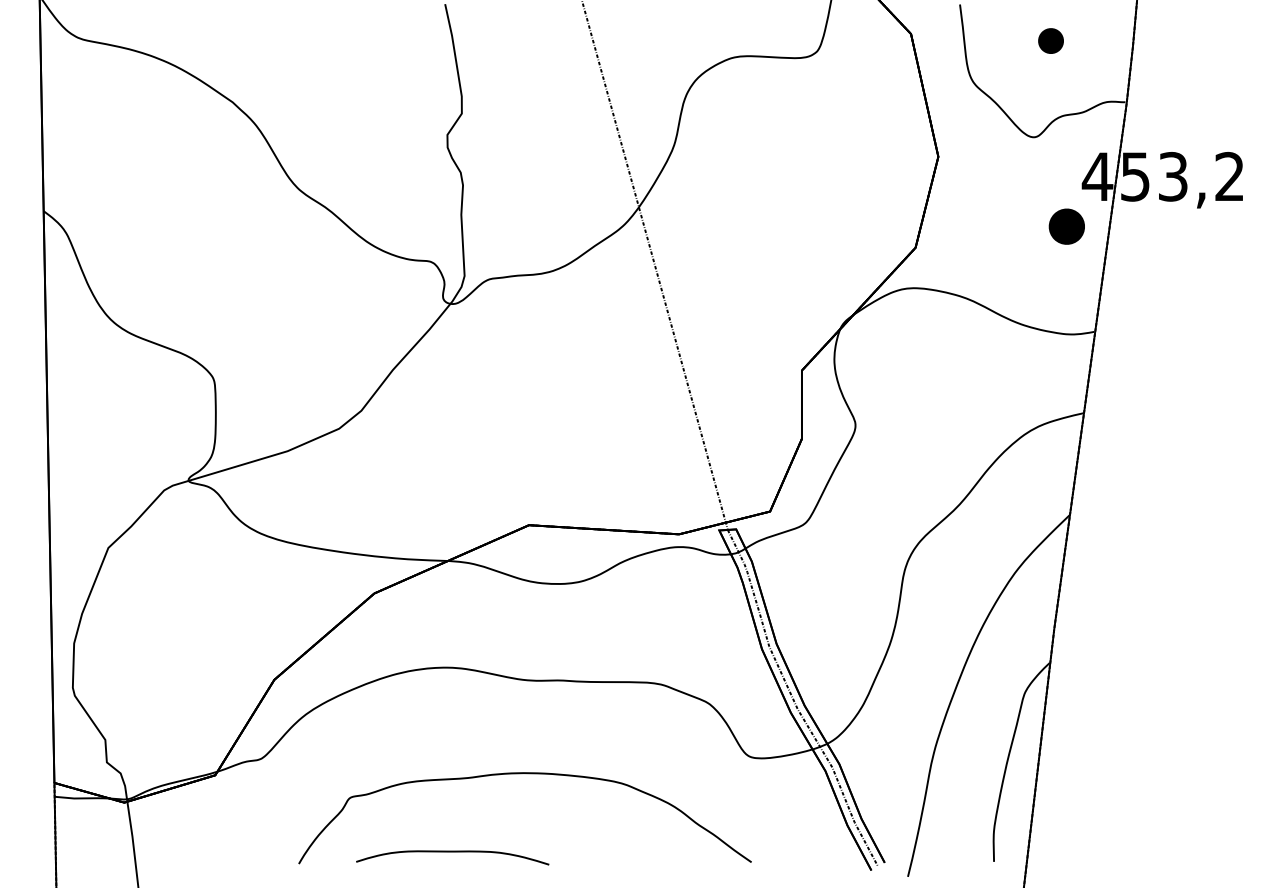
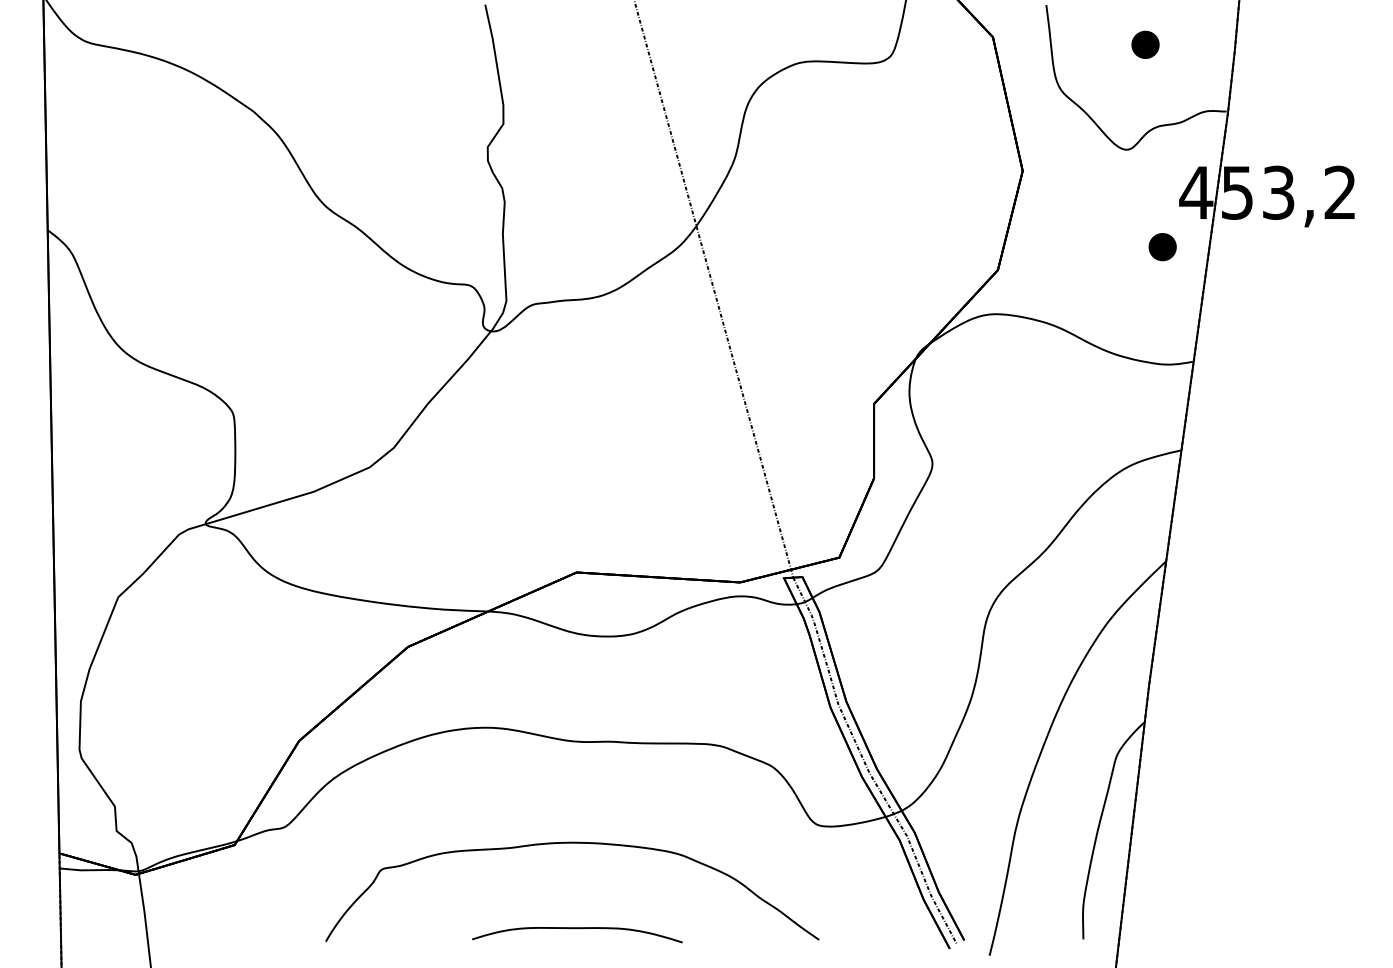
part: (1066, 226) -> (1162, 246), size x0.71
curve: (452, 852) -> (577, 929), moved

